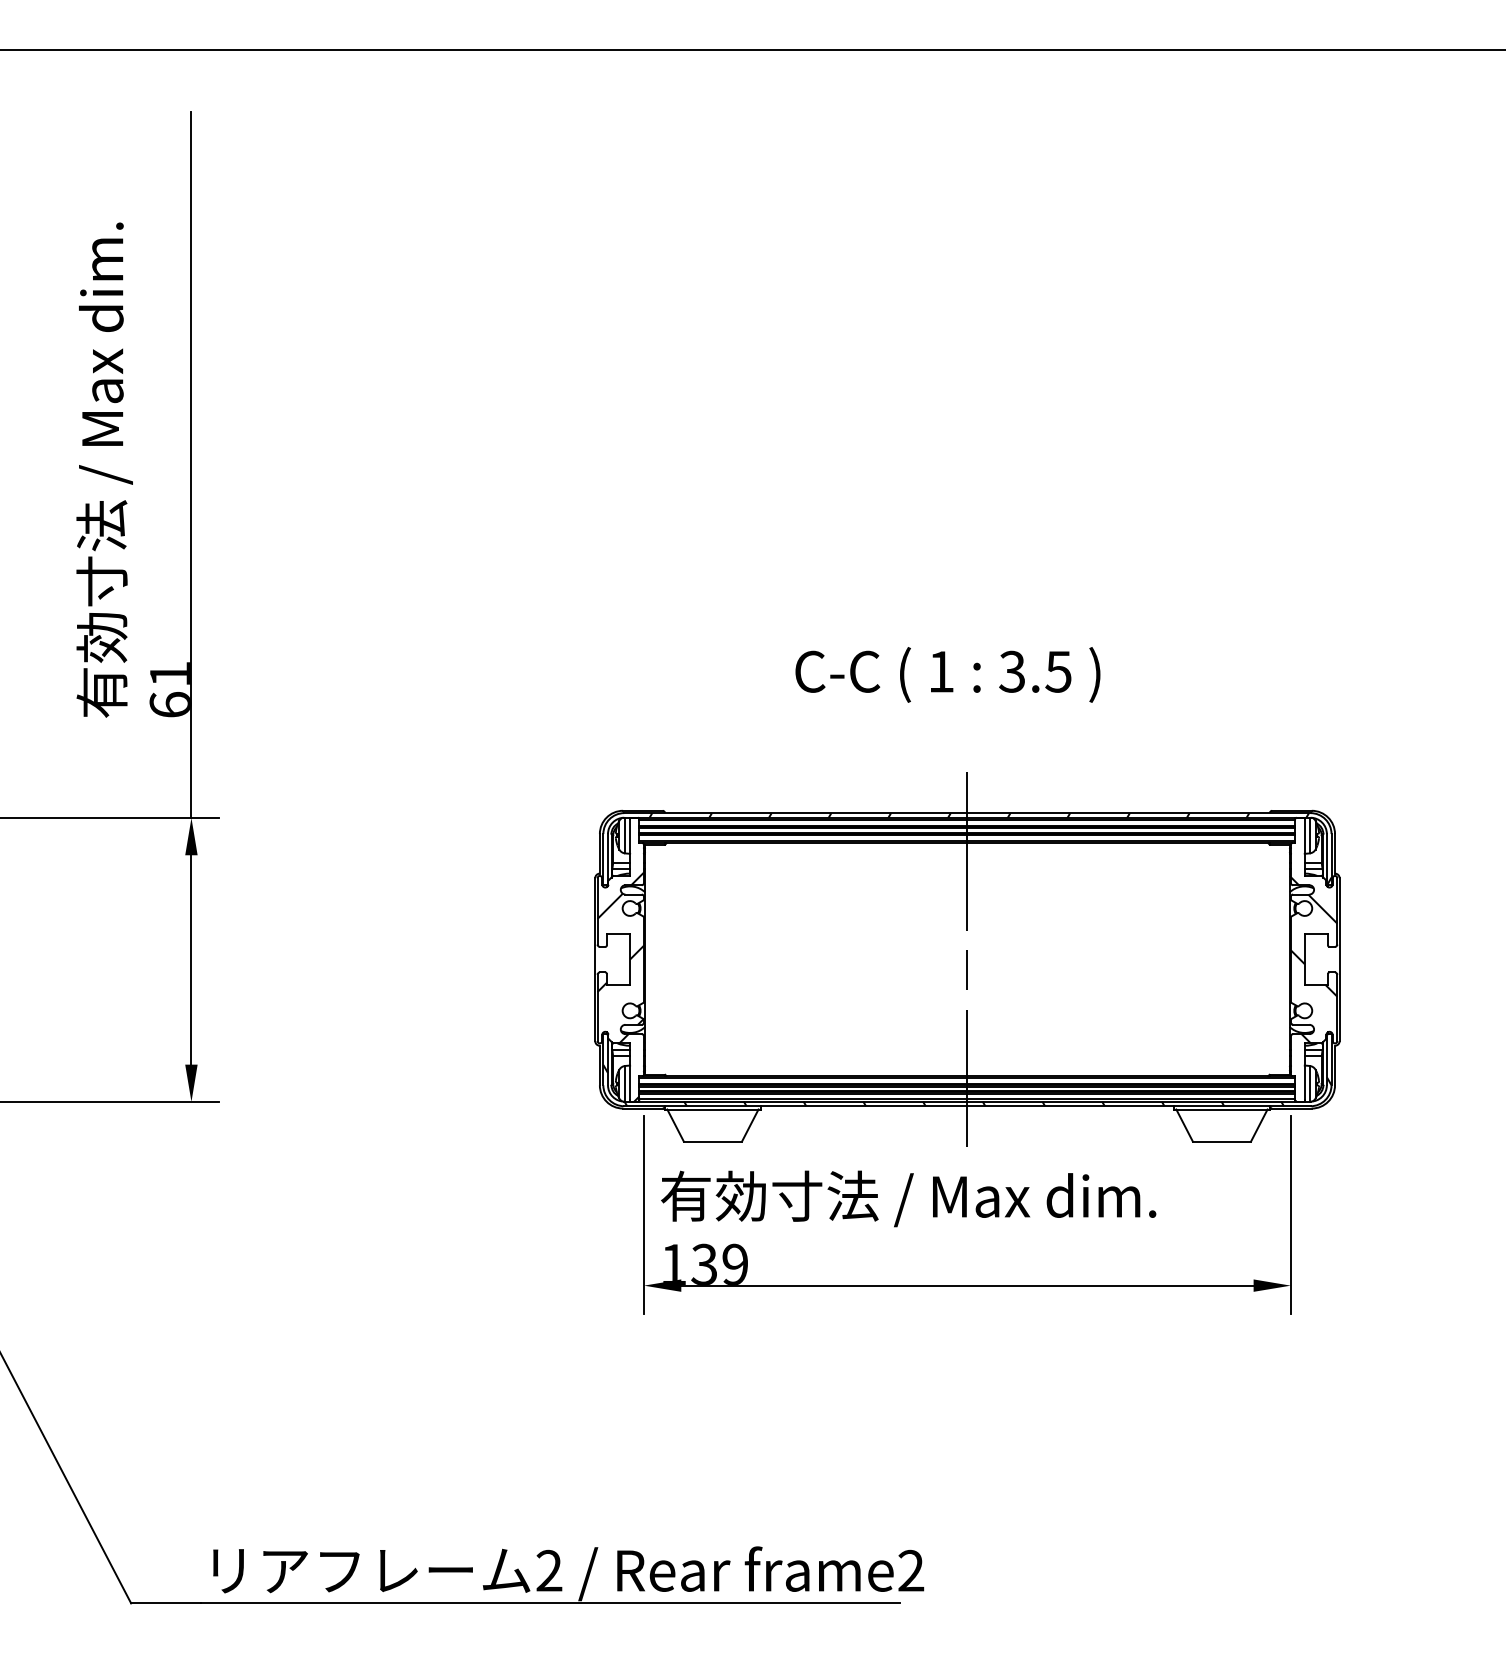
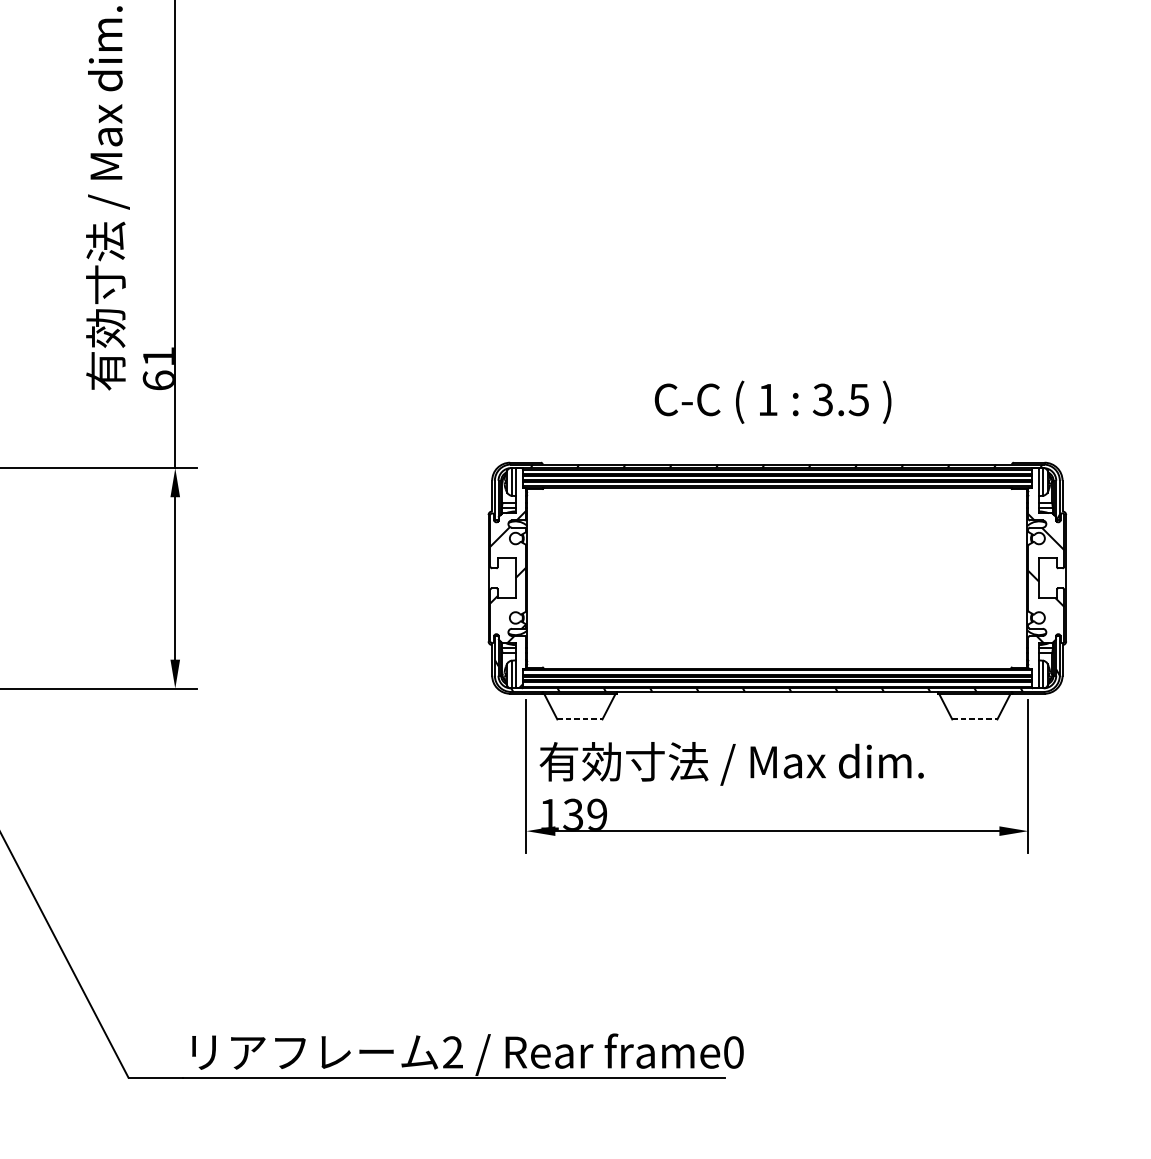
text: (947, 674) -> (772, 401), moved
line: (967, 959) -> (777, 578), removed
line: (713, 1141) -> (580, 719), solid -> dashed
line: (1222, 1141) -> (975, 719), solid -> dashed
text: (911, 1570) -> (733, 1052), frame2 -> frame0

